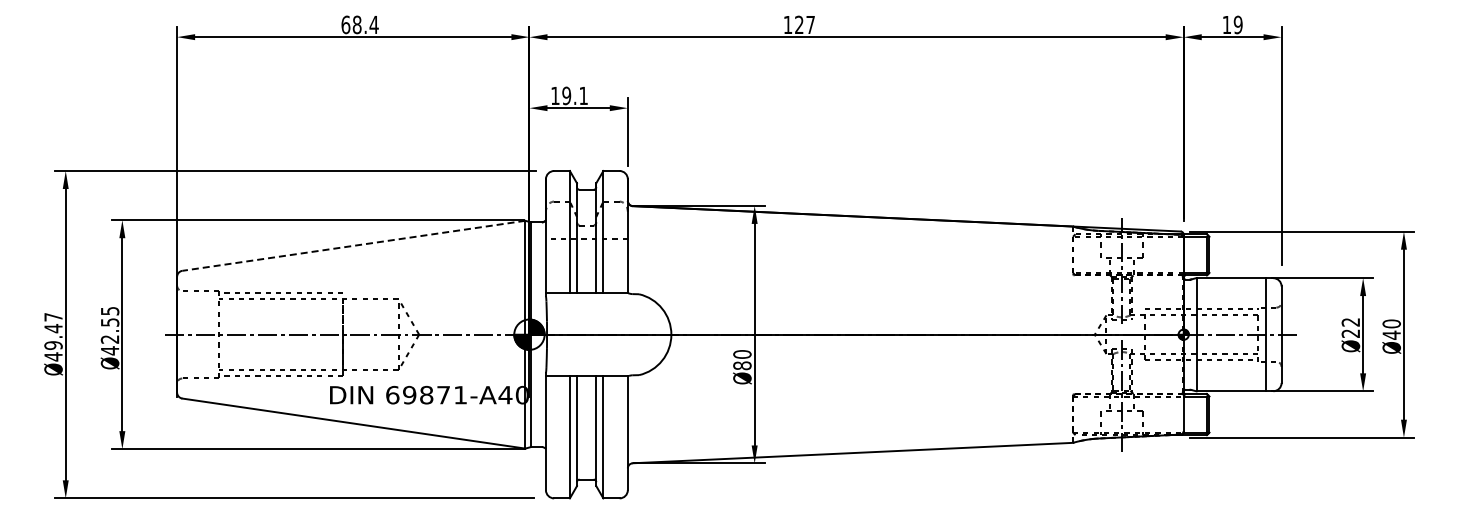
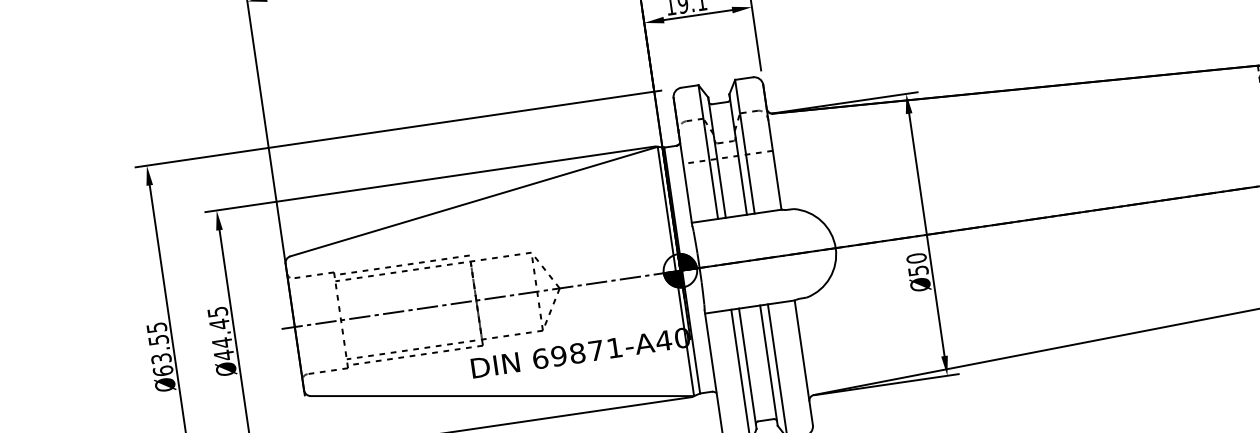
line: (353, 245) -> (473, 201), dashed -> solid
text: (109, 330) -> (220, 333), Ø42.55 -> Ø44.45
text: (53, 337) -> (160, 349), Ø49.47 -> Ø63.55
text: (742, 365) -> (918, 270), Ø80 -> Ø50

